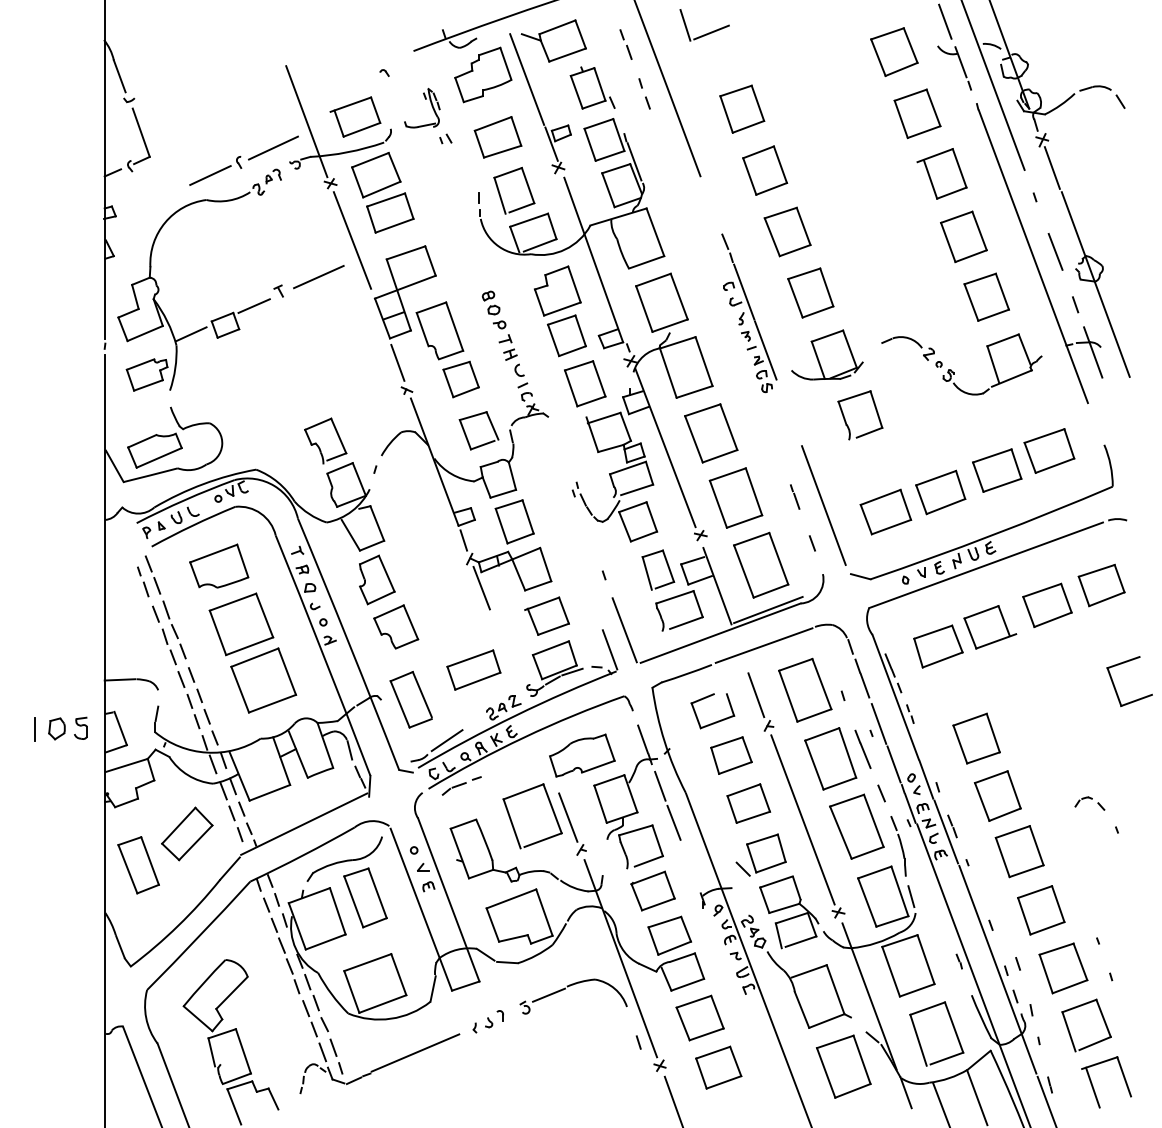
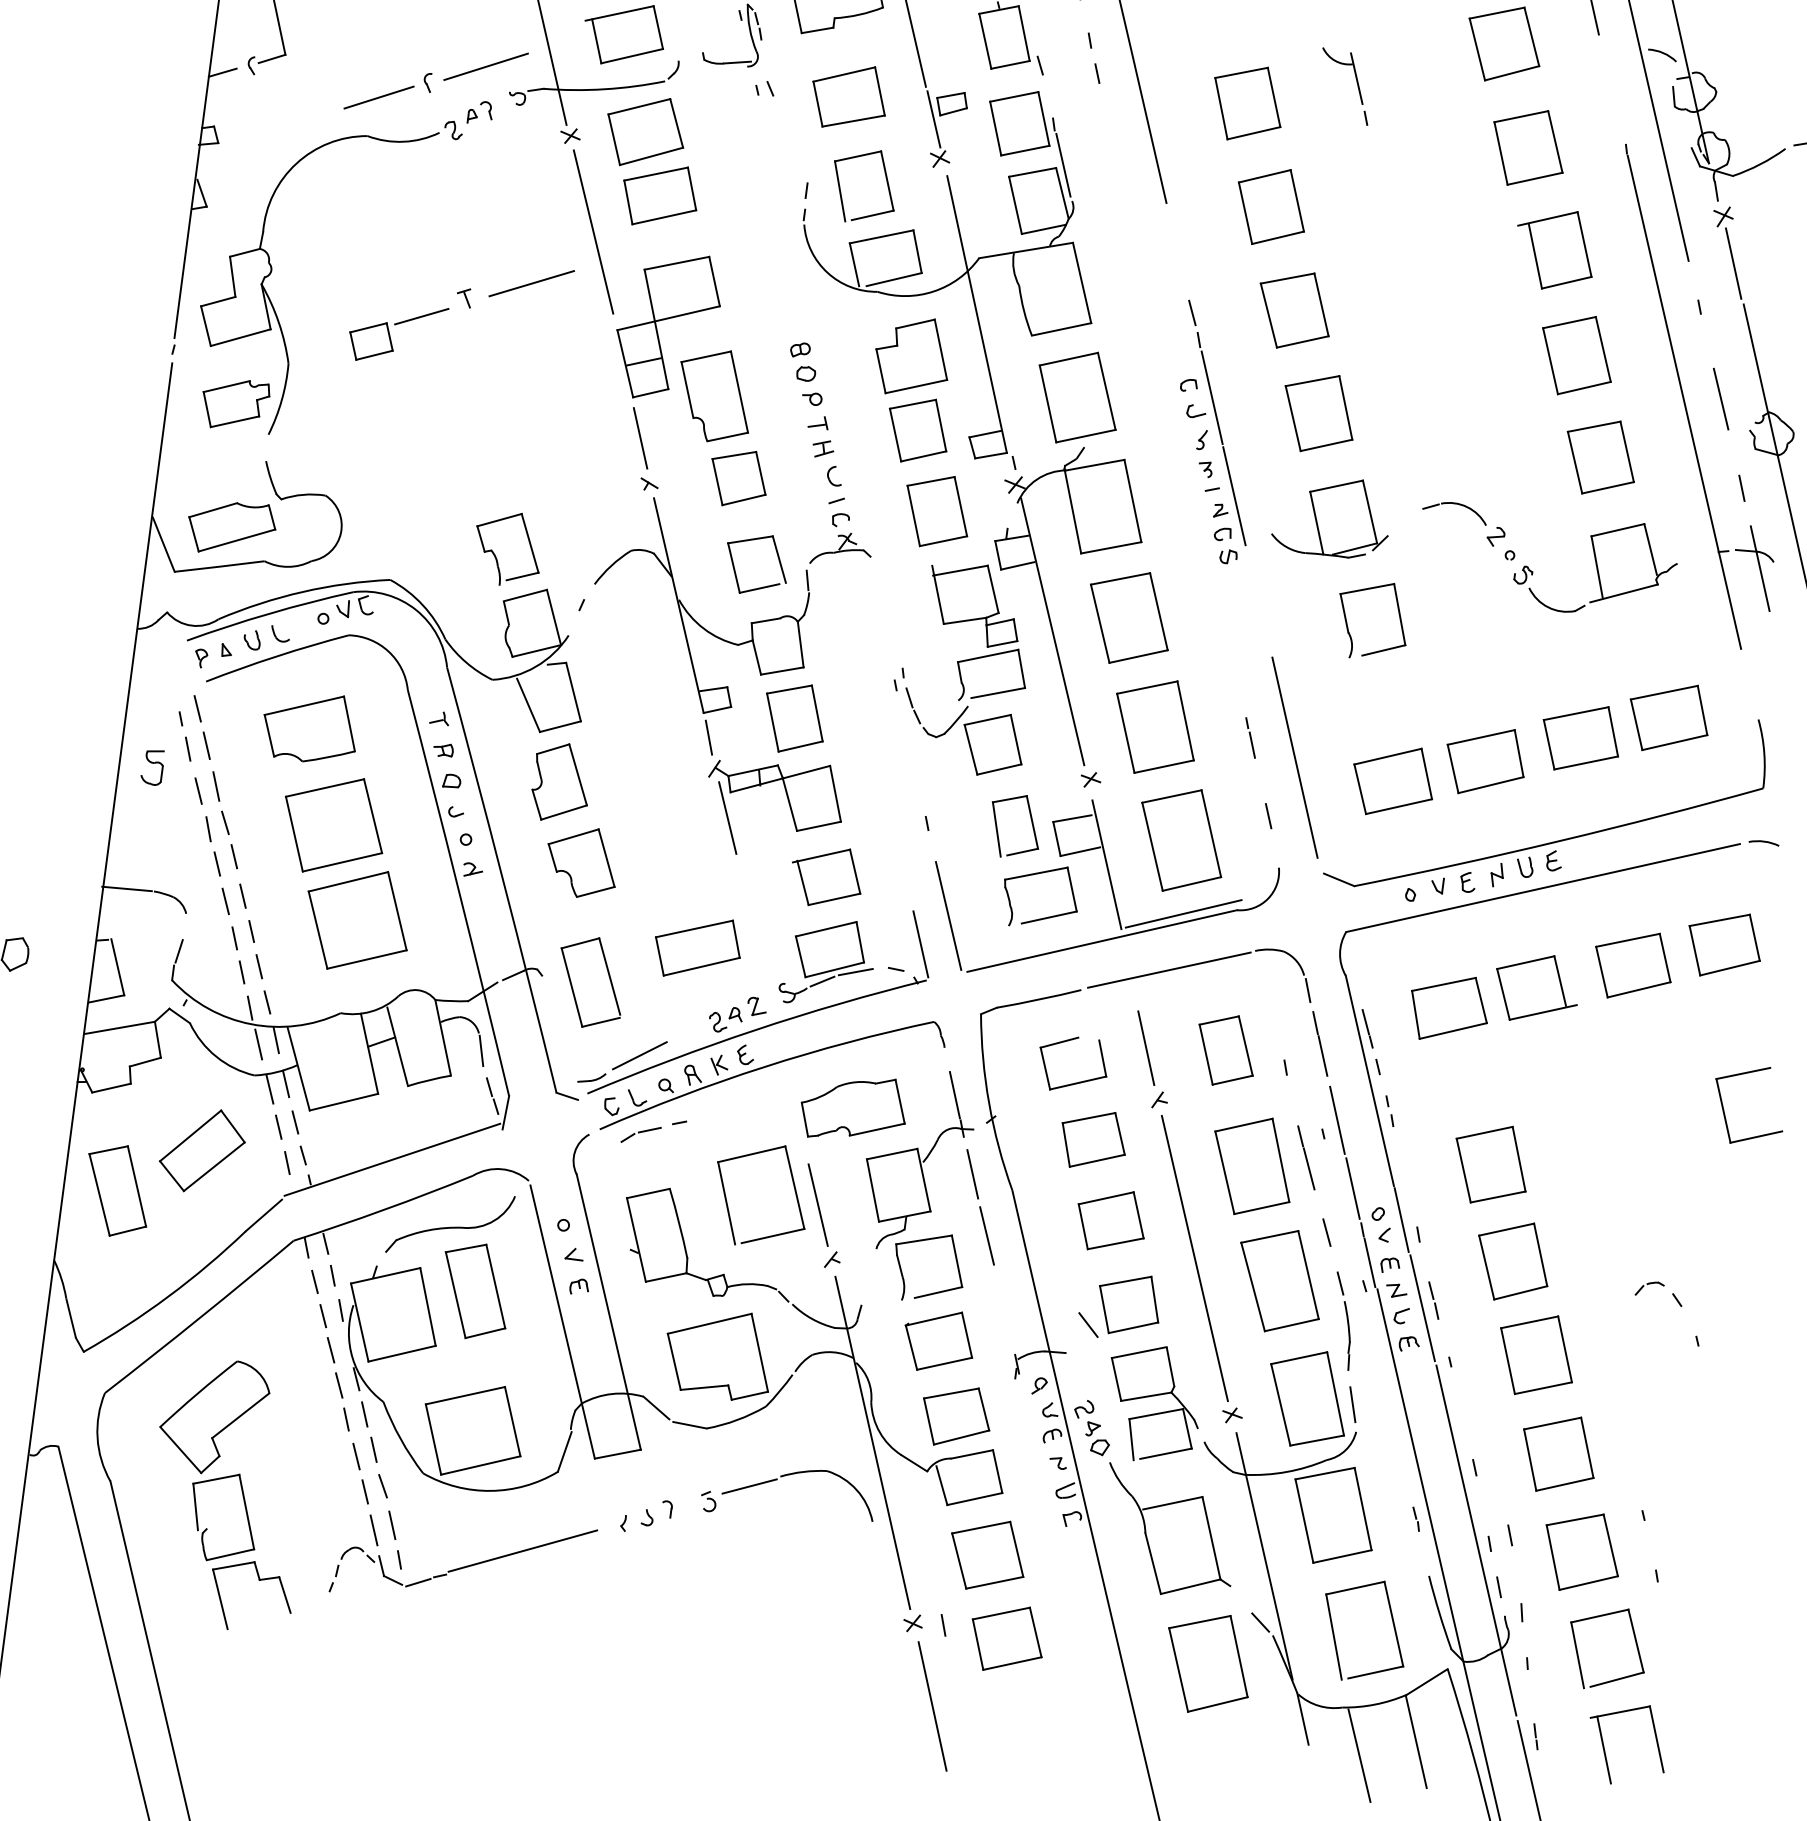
part: (960, 64) -> (1355, 82), moved
line: (191, 334) -> (314, 349), removed
part: (805, 689) -> (1226, 1049), size x0.7
part: (80, 727) -> (152, 765), moved
line: (638, 1042) -> (943, 1625), moved

